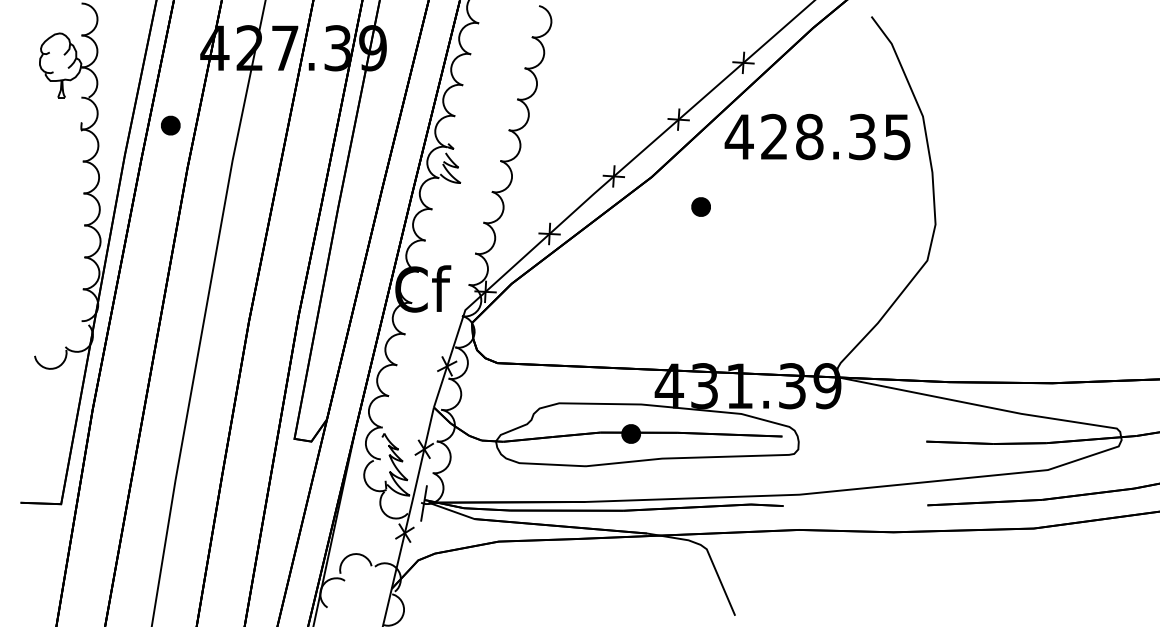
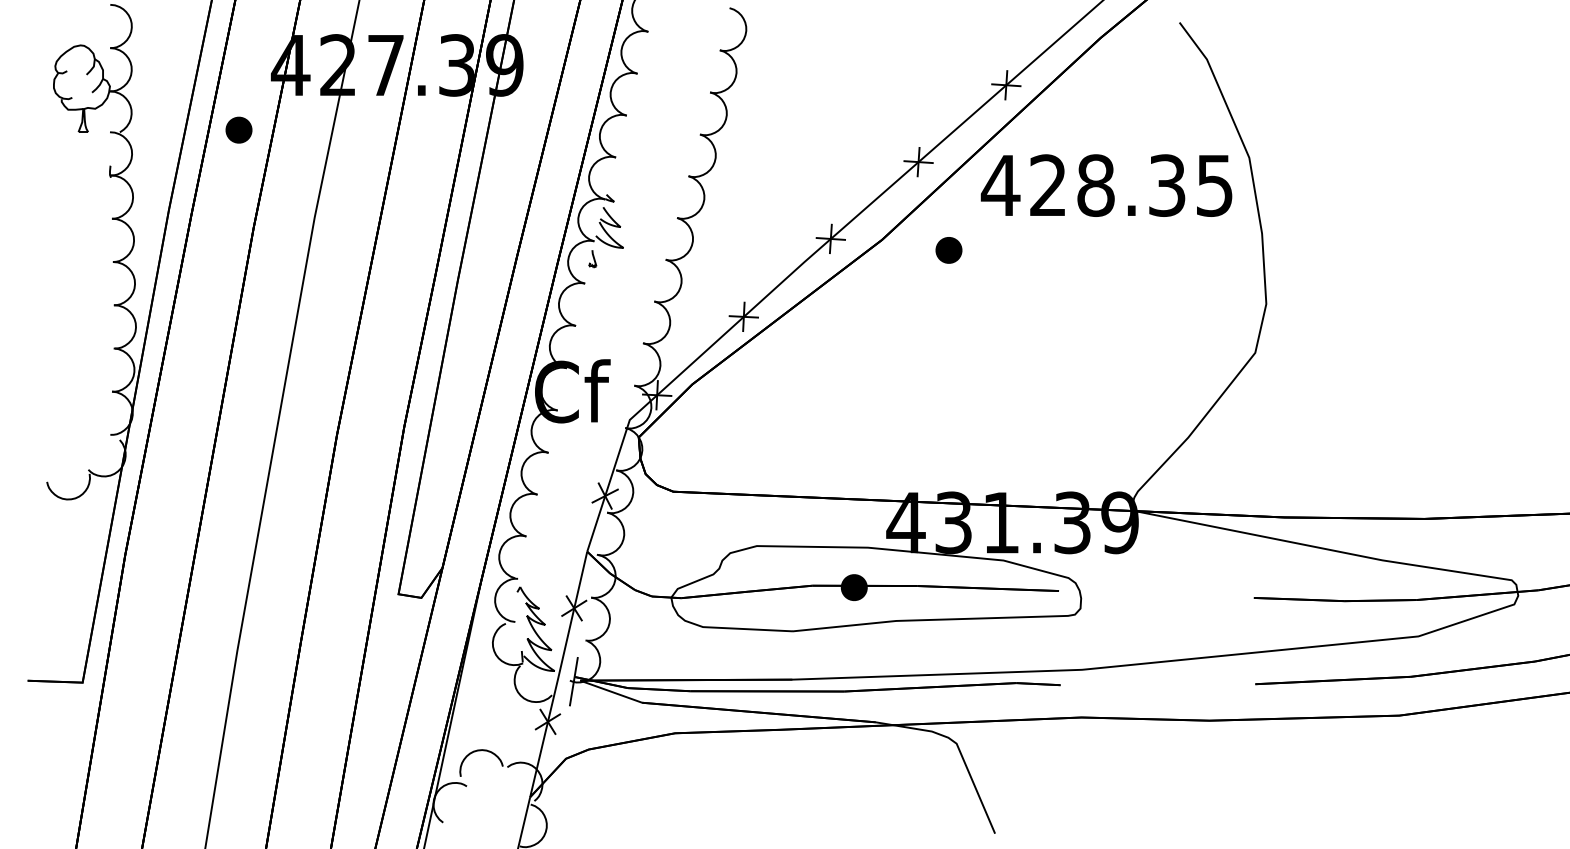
part: (170, 125) -> (238, 129), moved
part: (437, 191) -> (592, 259), added
part: (700, 207) -> (948, 250), moved

